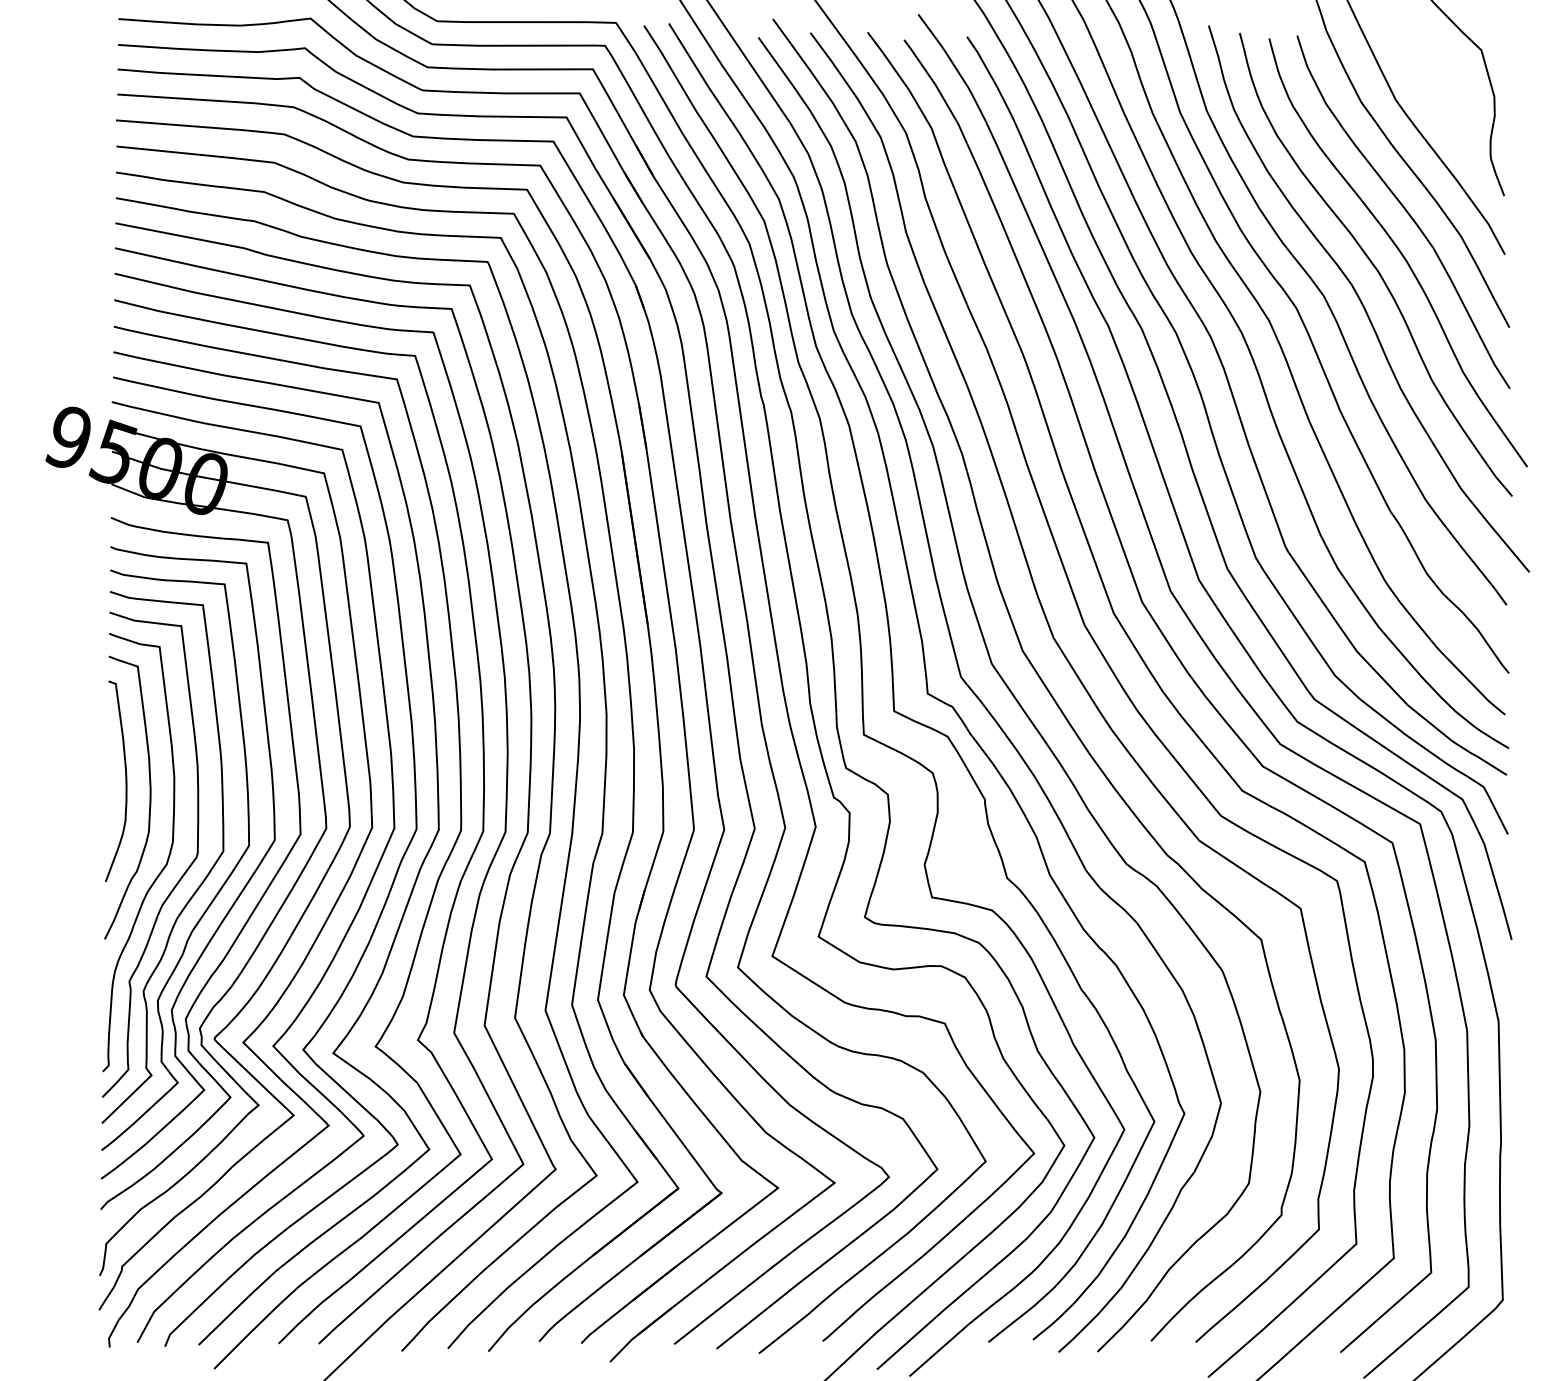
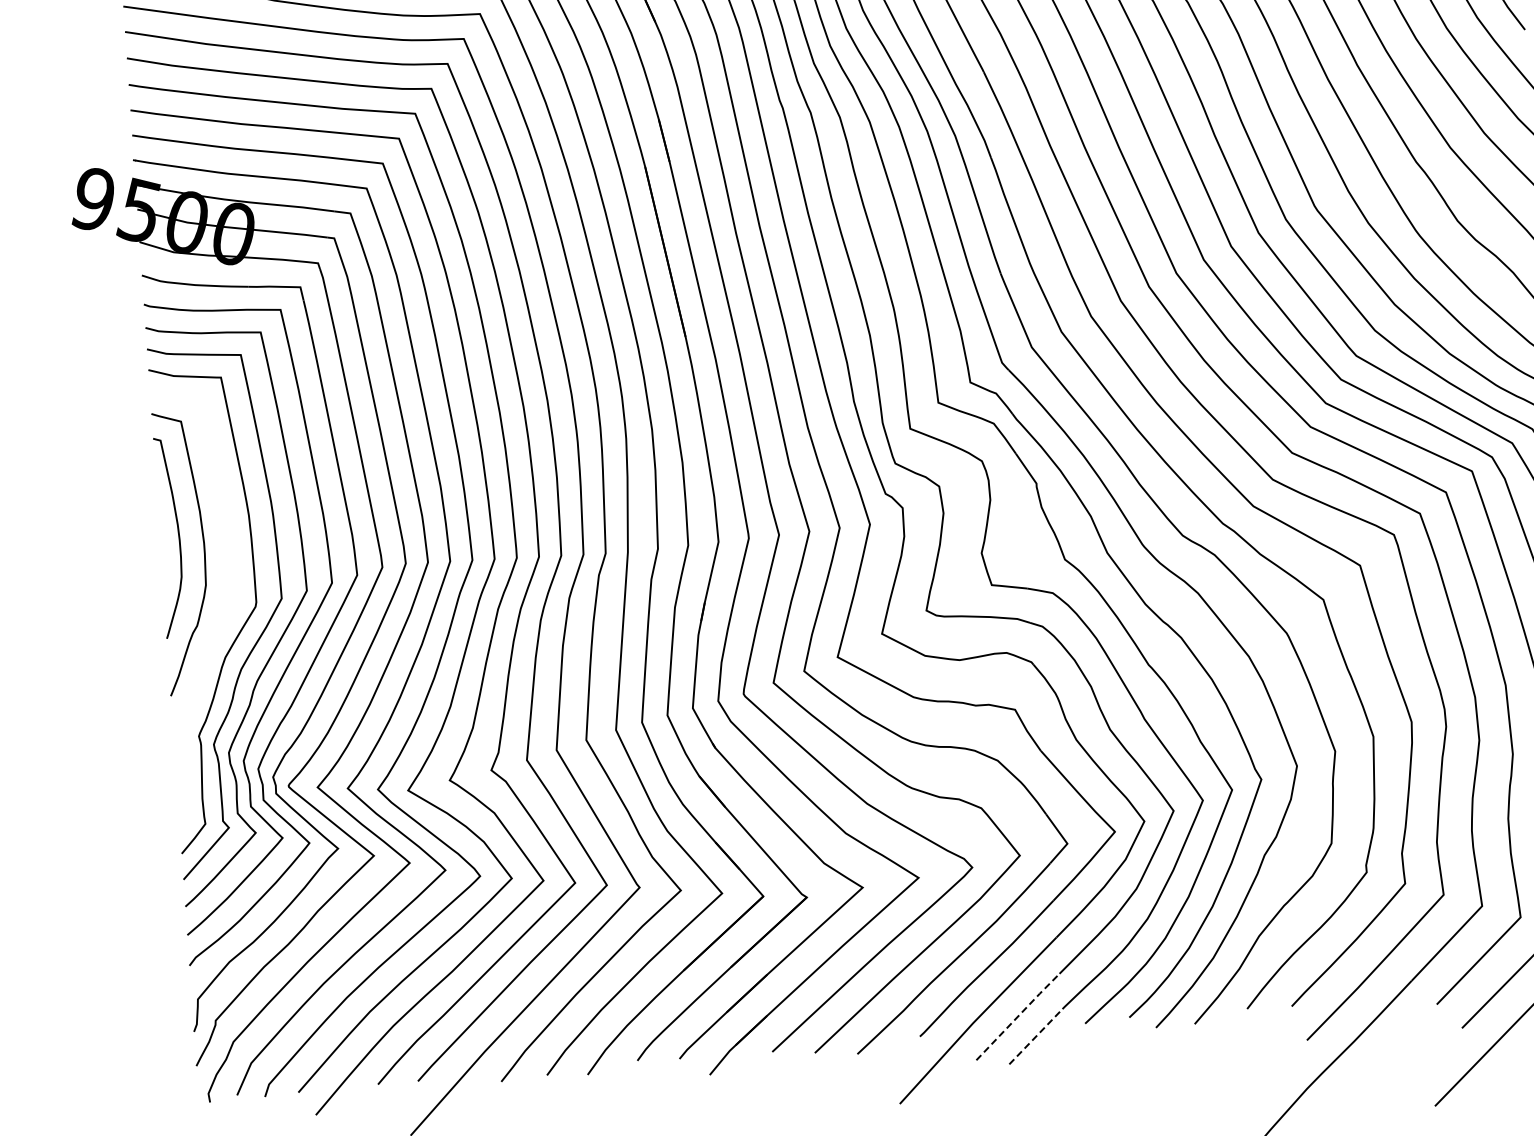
curve: (161, 869) -> (221, 621), removed
line: (922, 1329) -> (1018, 1016), solid -> dashed
line: (938, 1350) -> (1036, 1036), solid -> dashed

